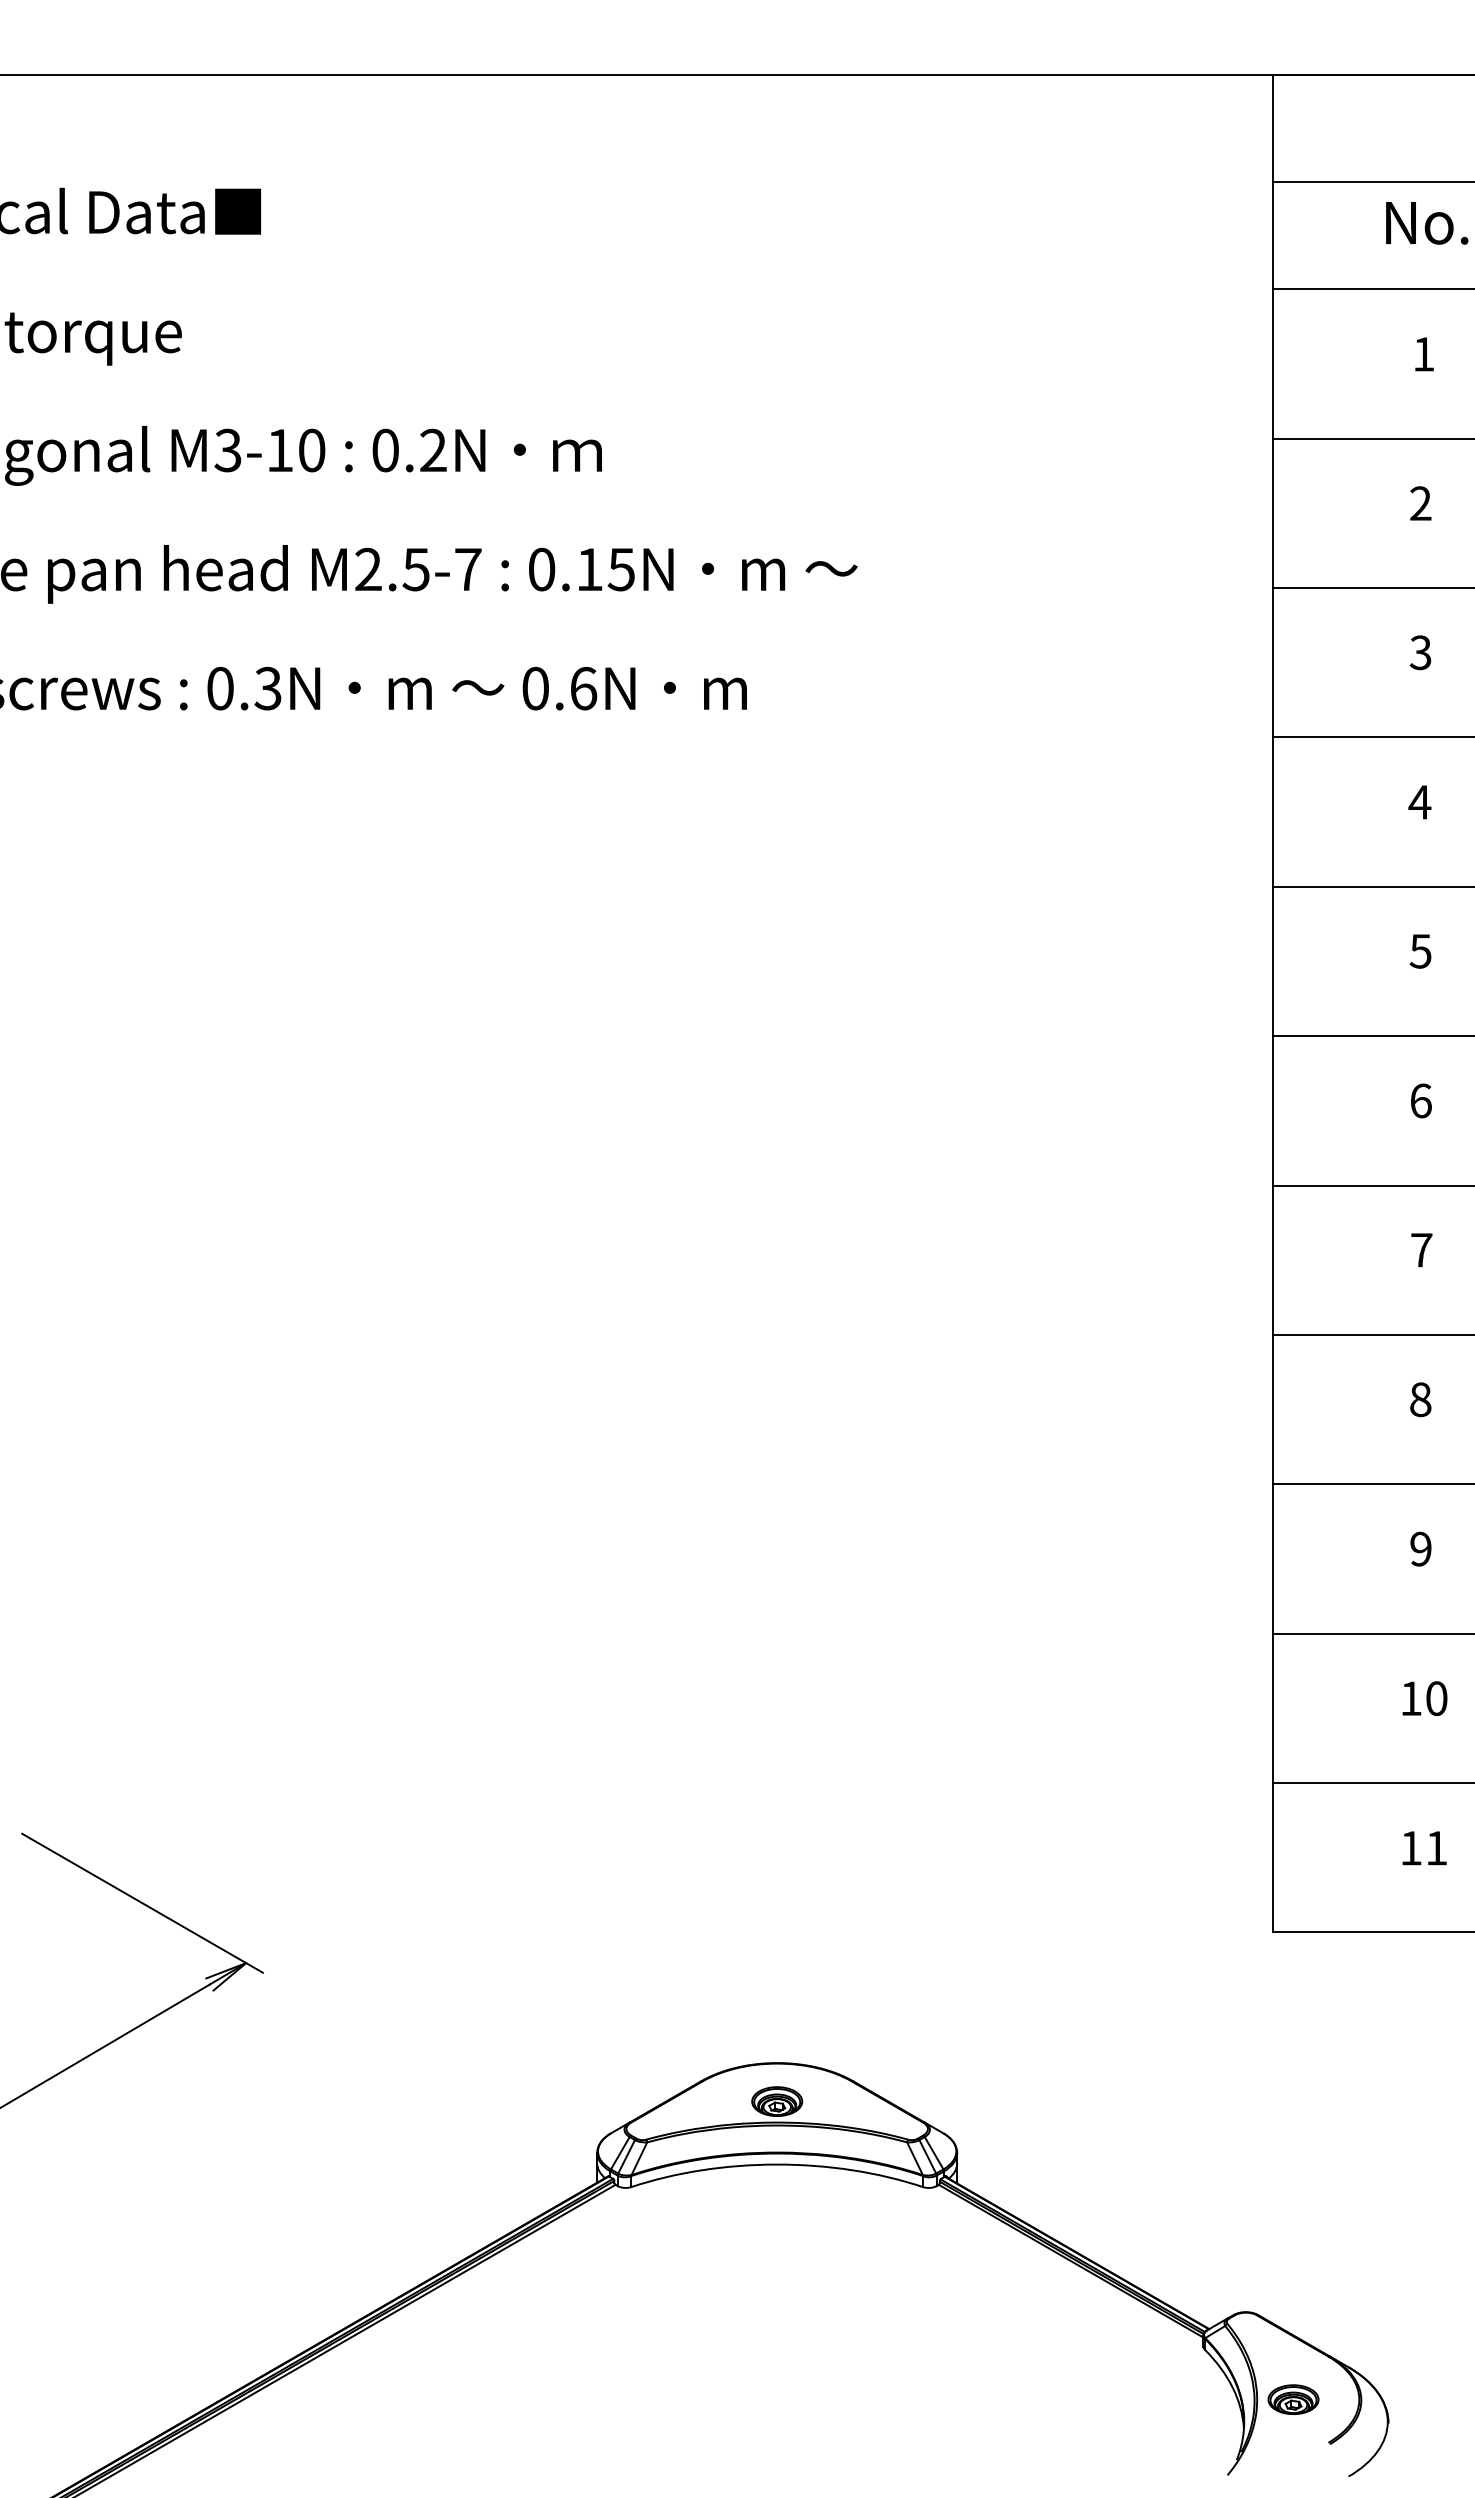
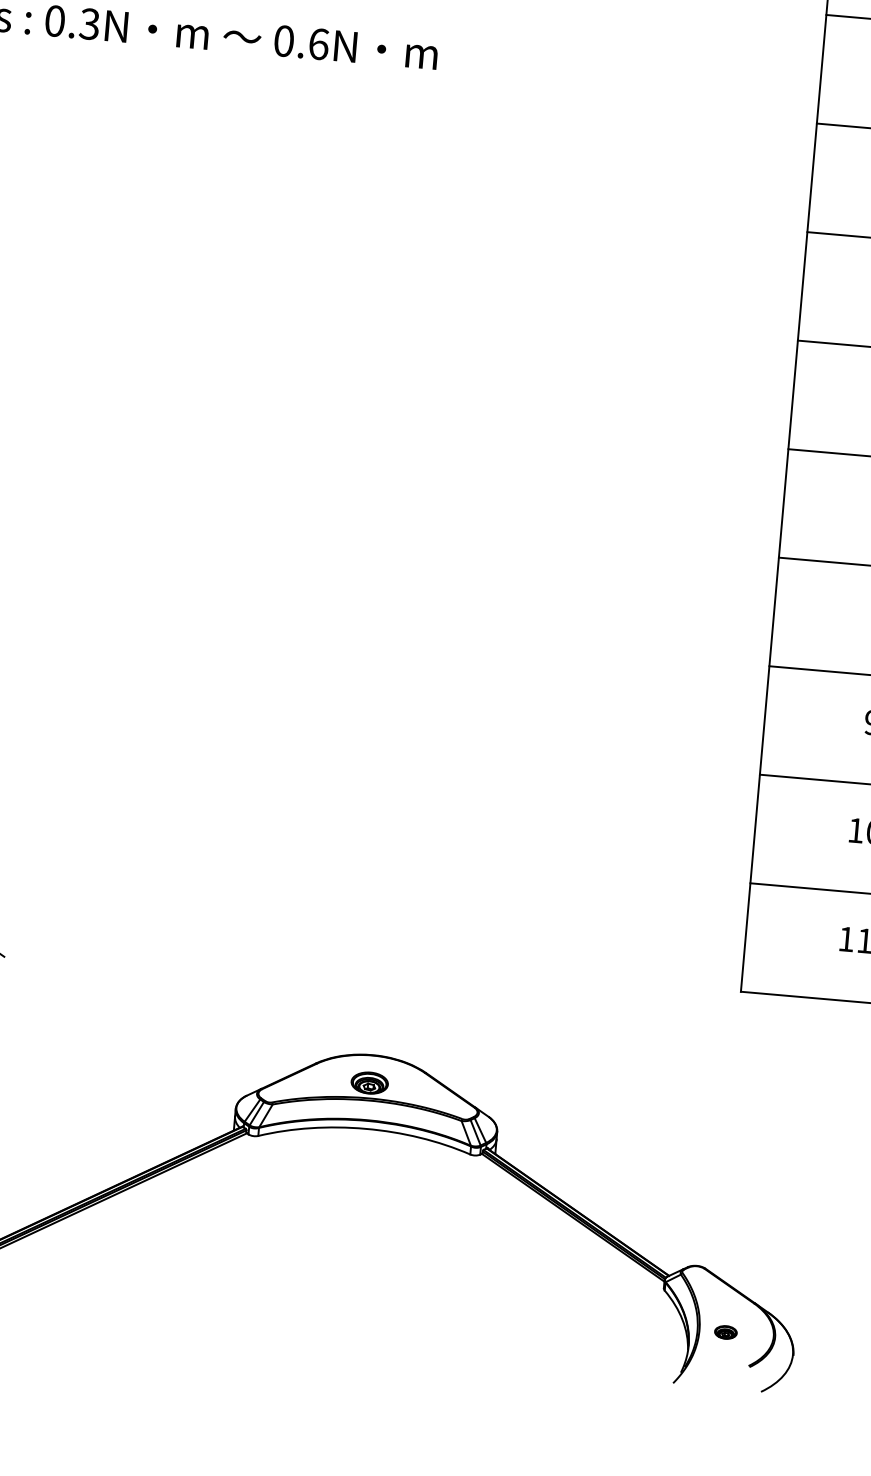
part: (1293, 2399) -> (725, 1332), size x0.6

